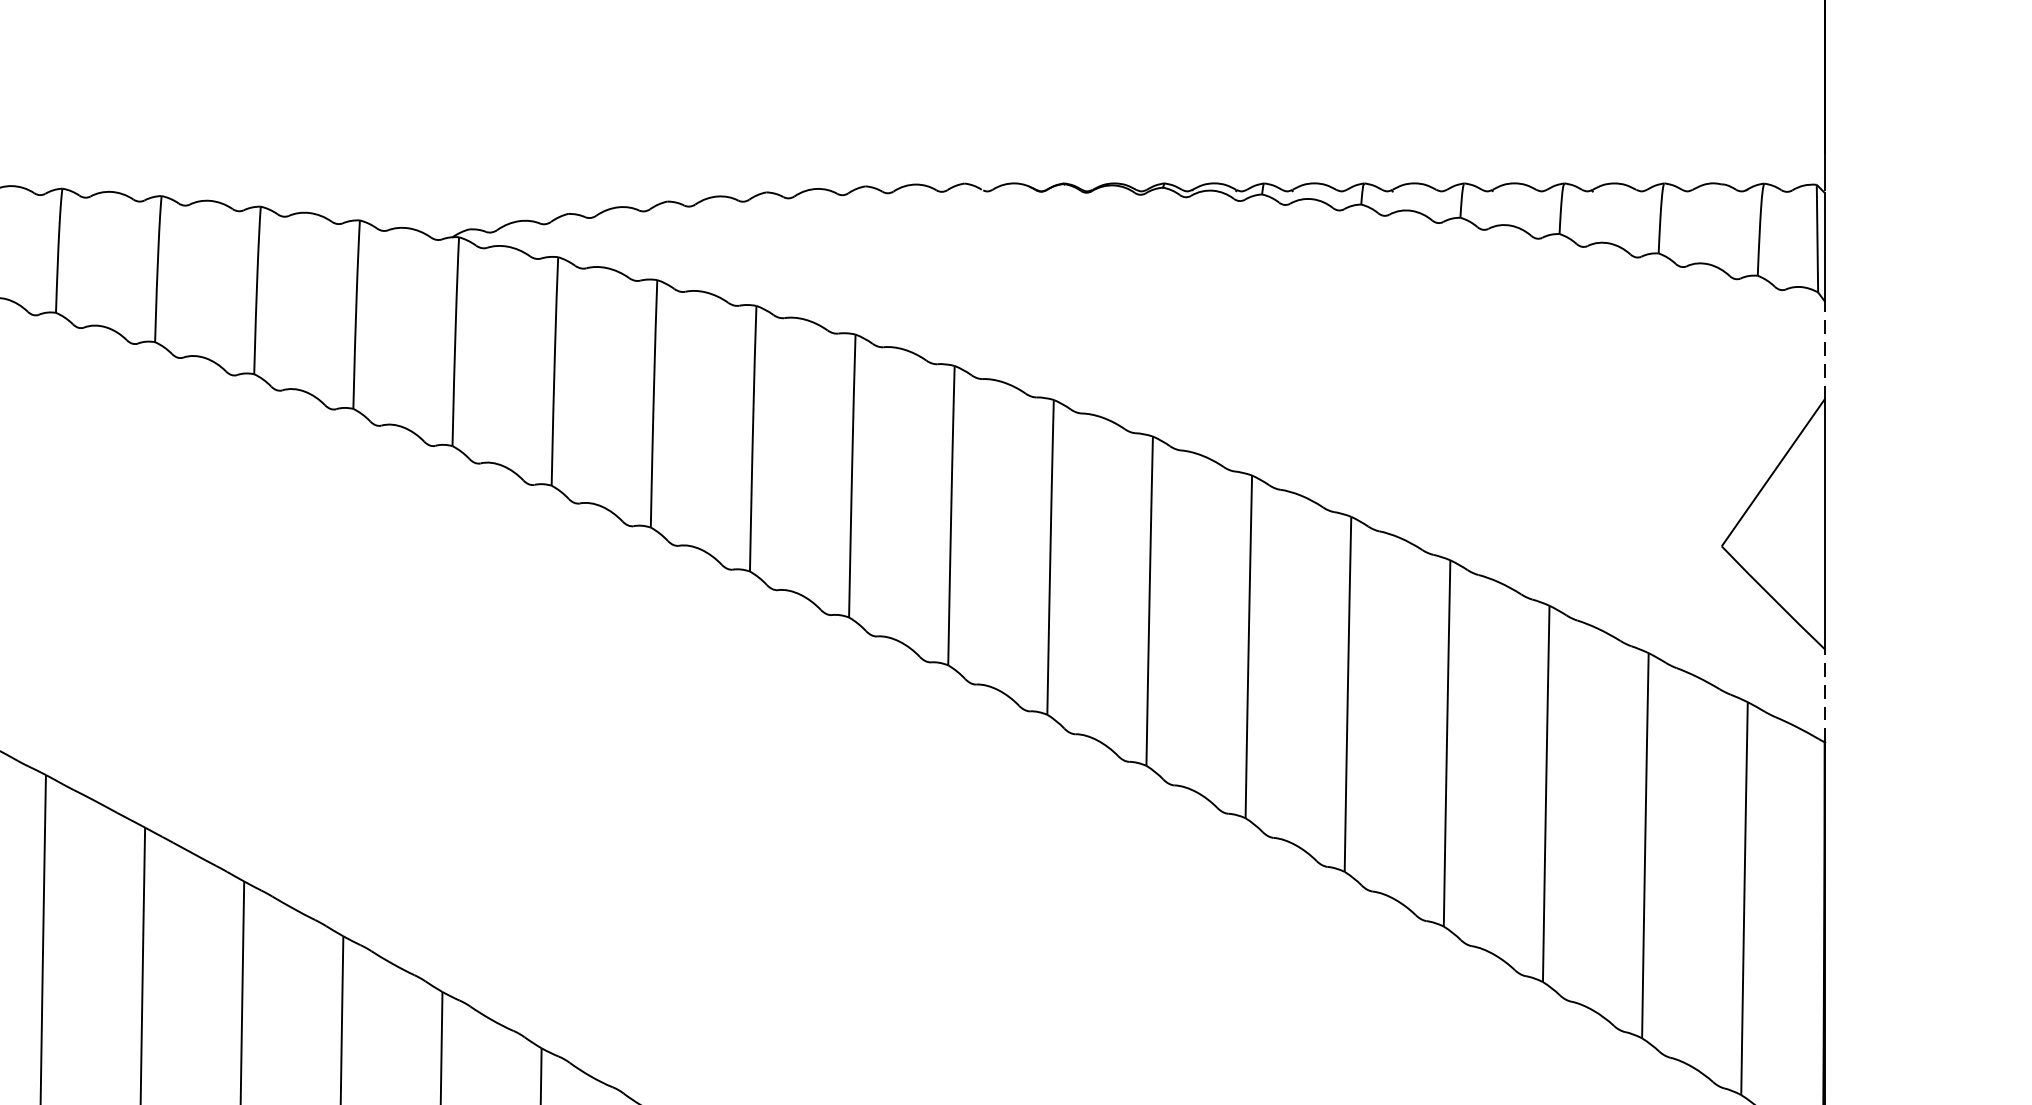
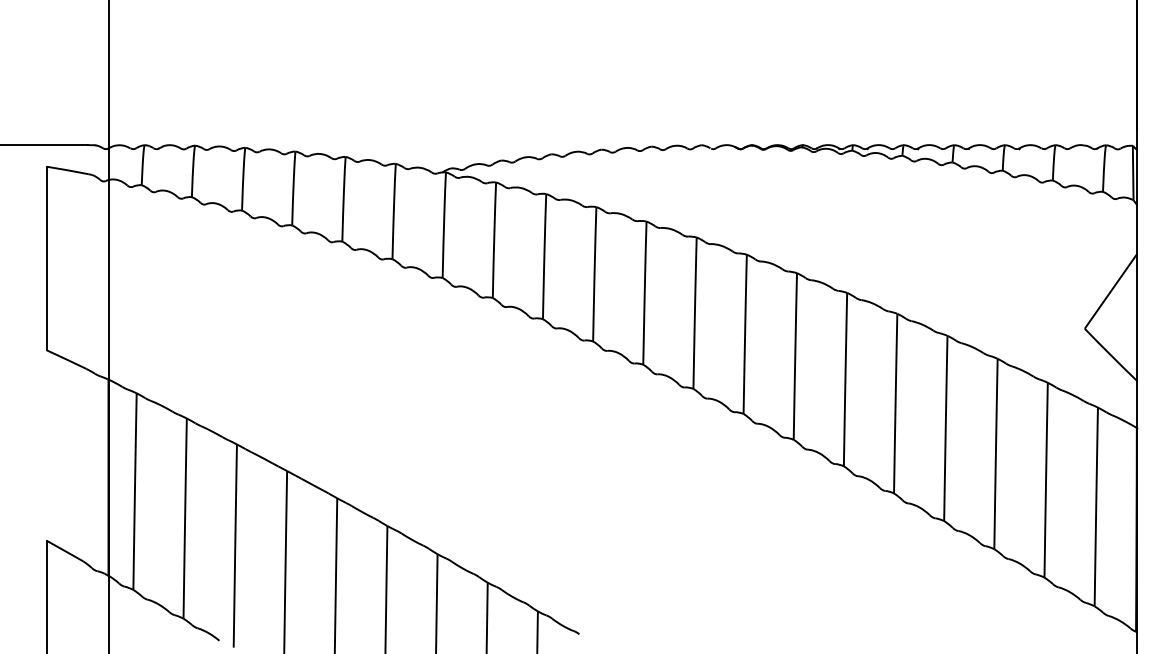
line: (1823, 350) -> (1136, 229), dashed -> solid
line: (1823, 696) -> (1136, 404), dashed -> solid

